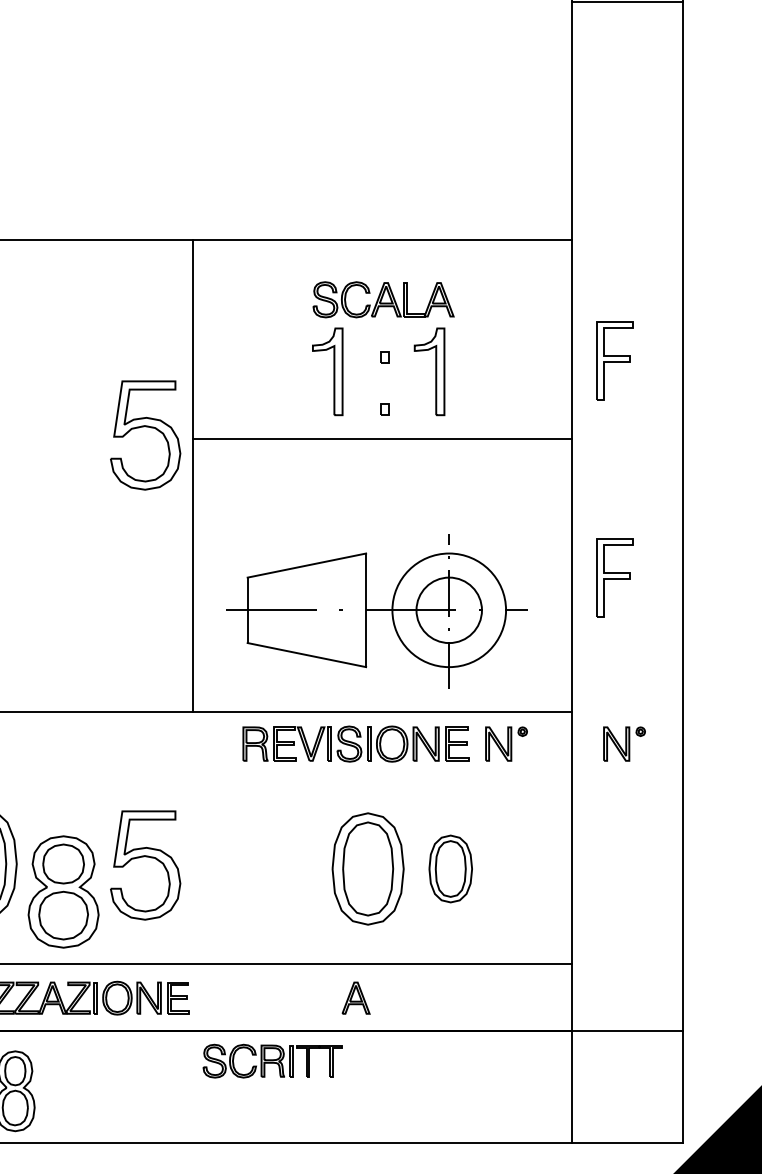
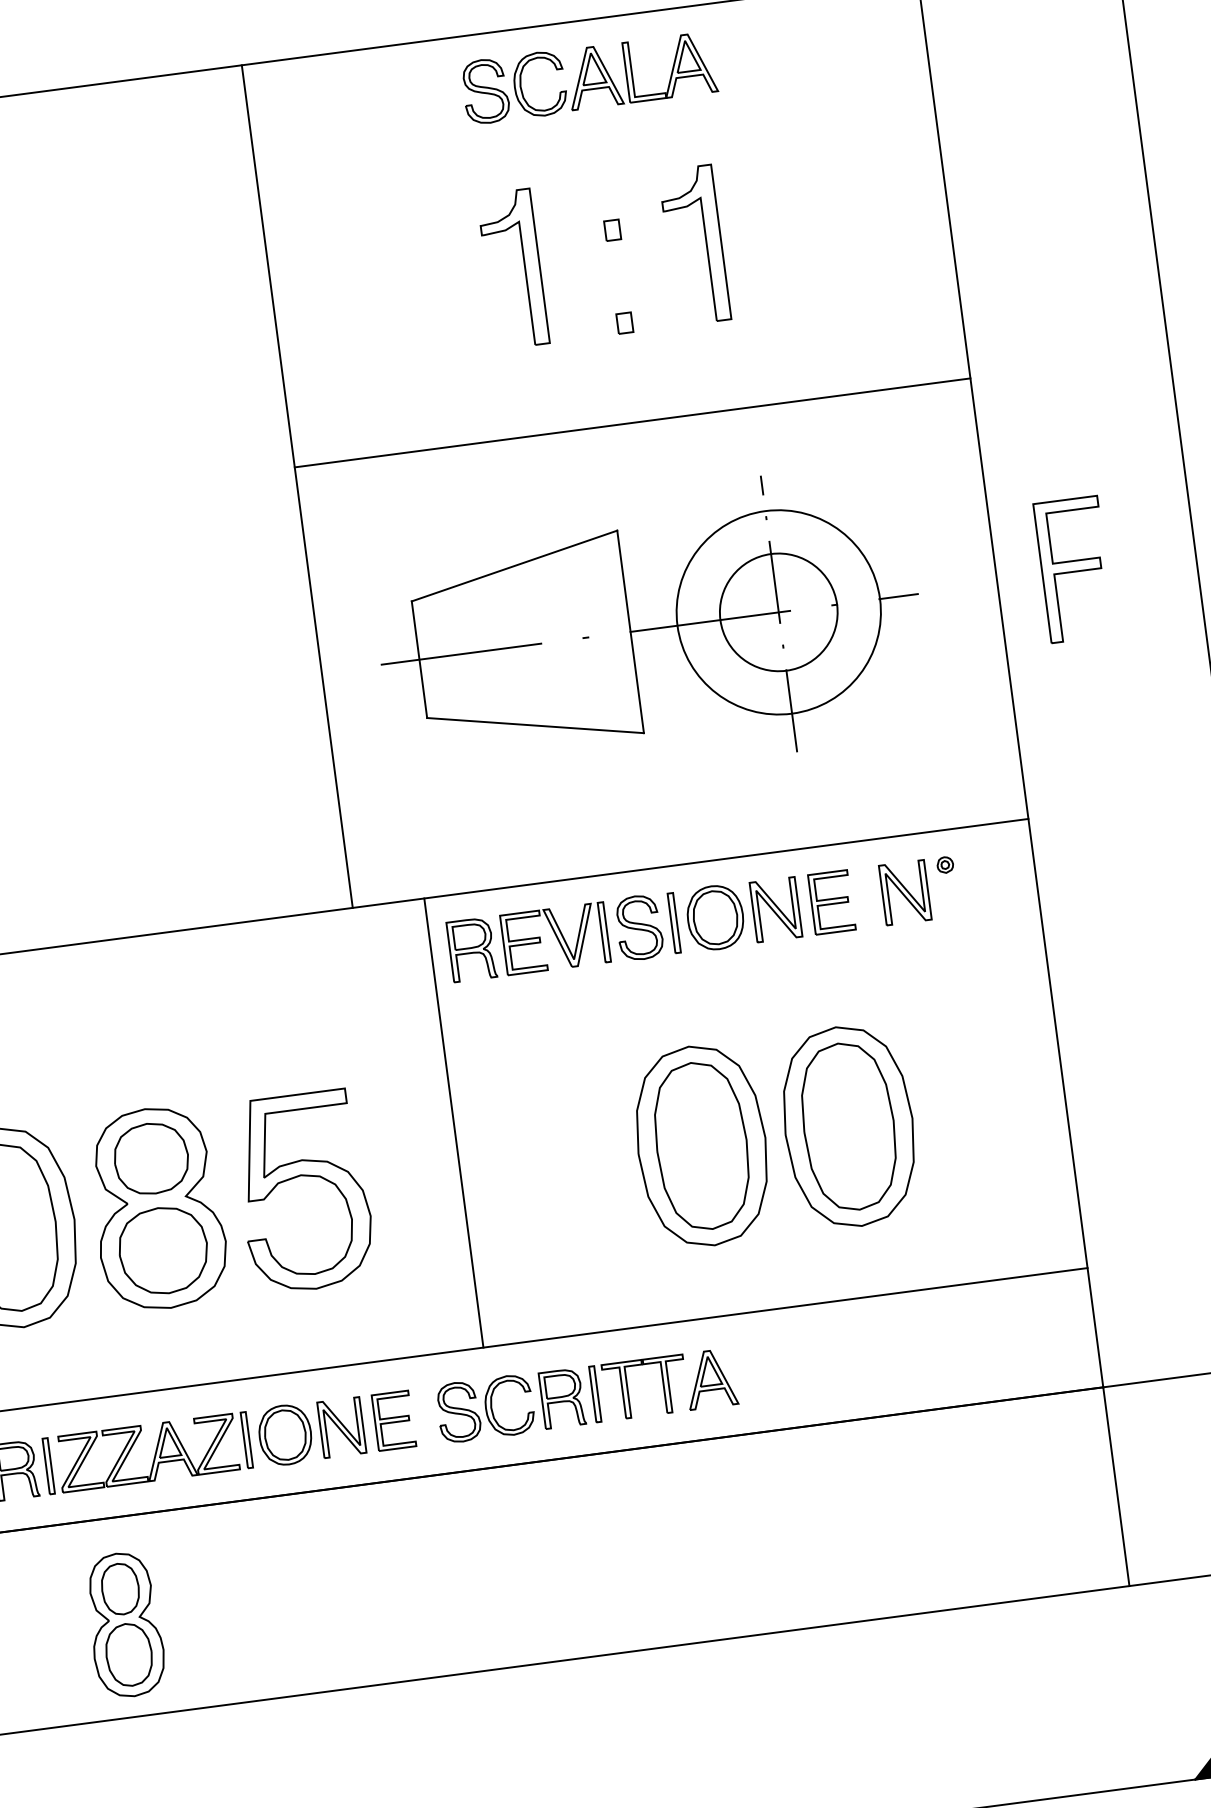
part: (383, 299) -> (589, 77), moved
part: (614, 360) -> (1021, 181), removed
part: (145, 427) -> (201, 411), removed
line: (381, 439) -> (631, 423), moved
part: (376, 611) -> (649, 631), moved
part: (624, 743) -> (1129, 862), removed
line: (233, 838) -> (454, 1123), added
part: (450, 868) -> (848, 1125), size x1.67
part: (63, 891) -> (157, 1207), moved
part: (272, 1060) -> (561, 1397), moved

